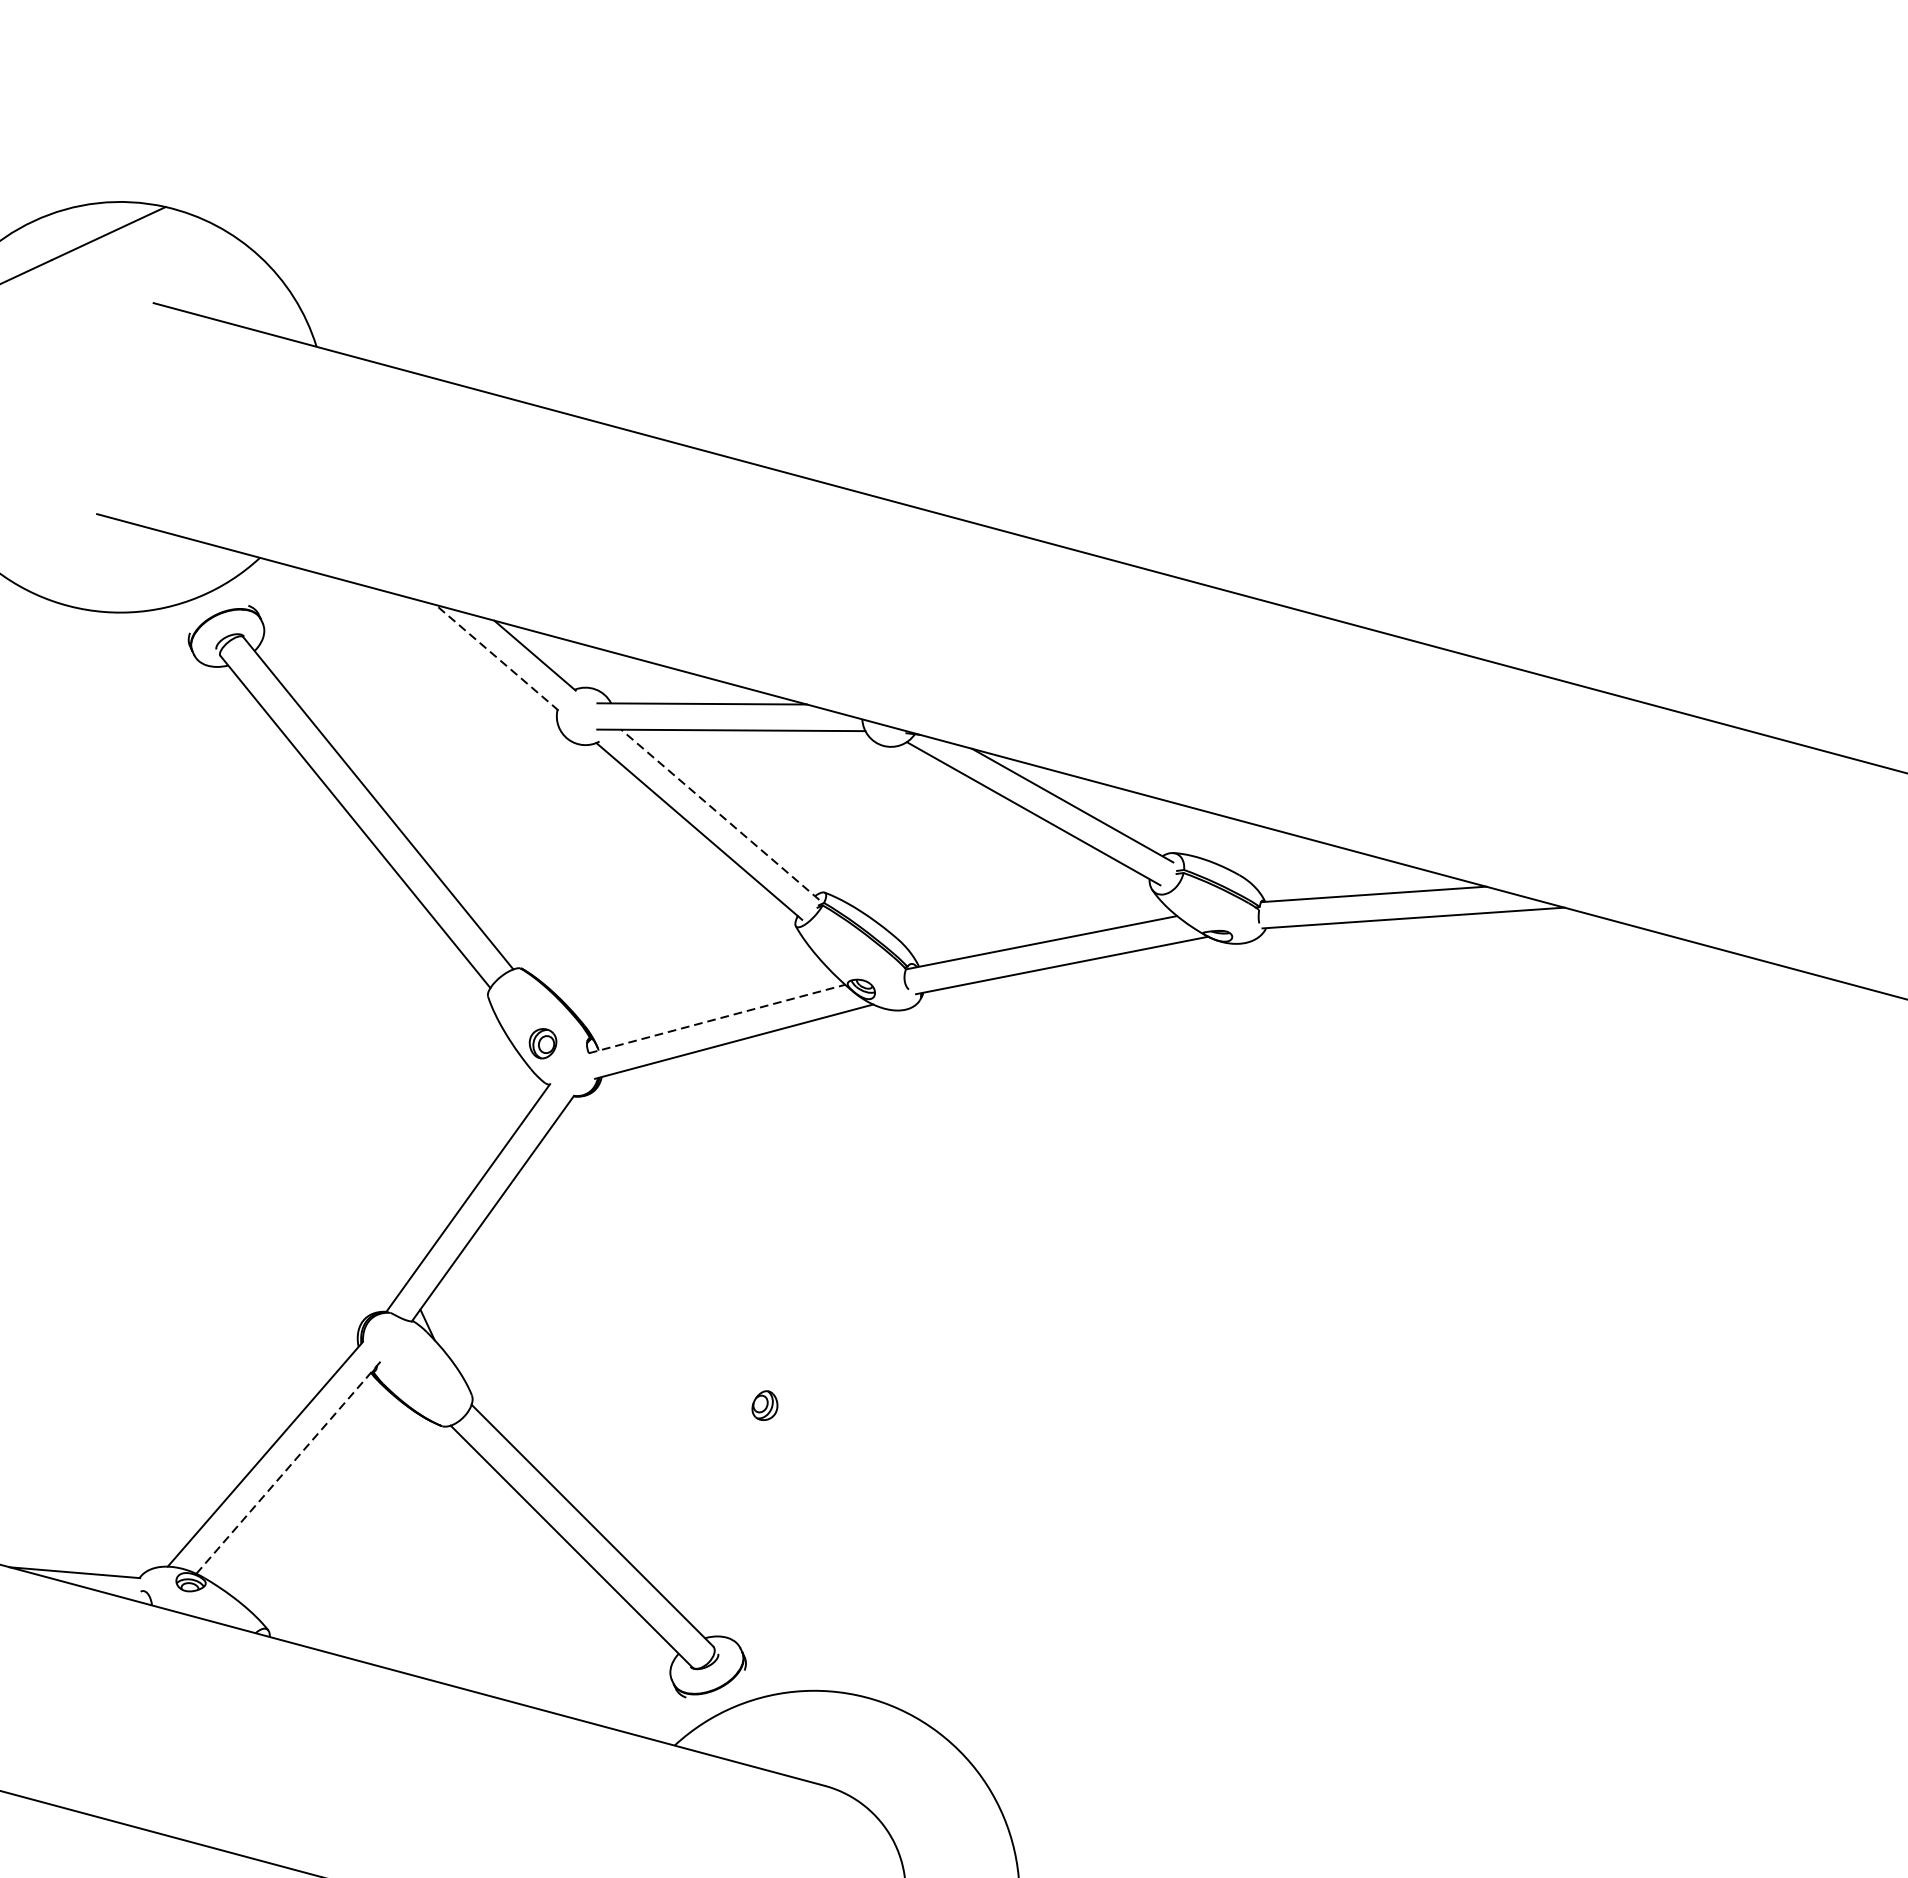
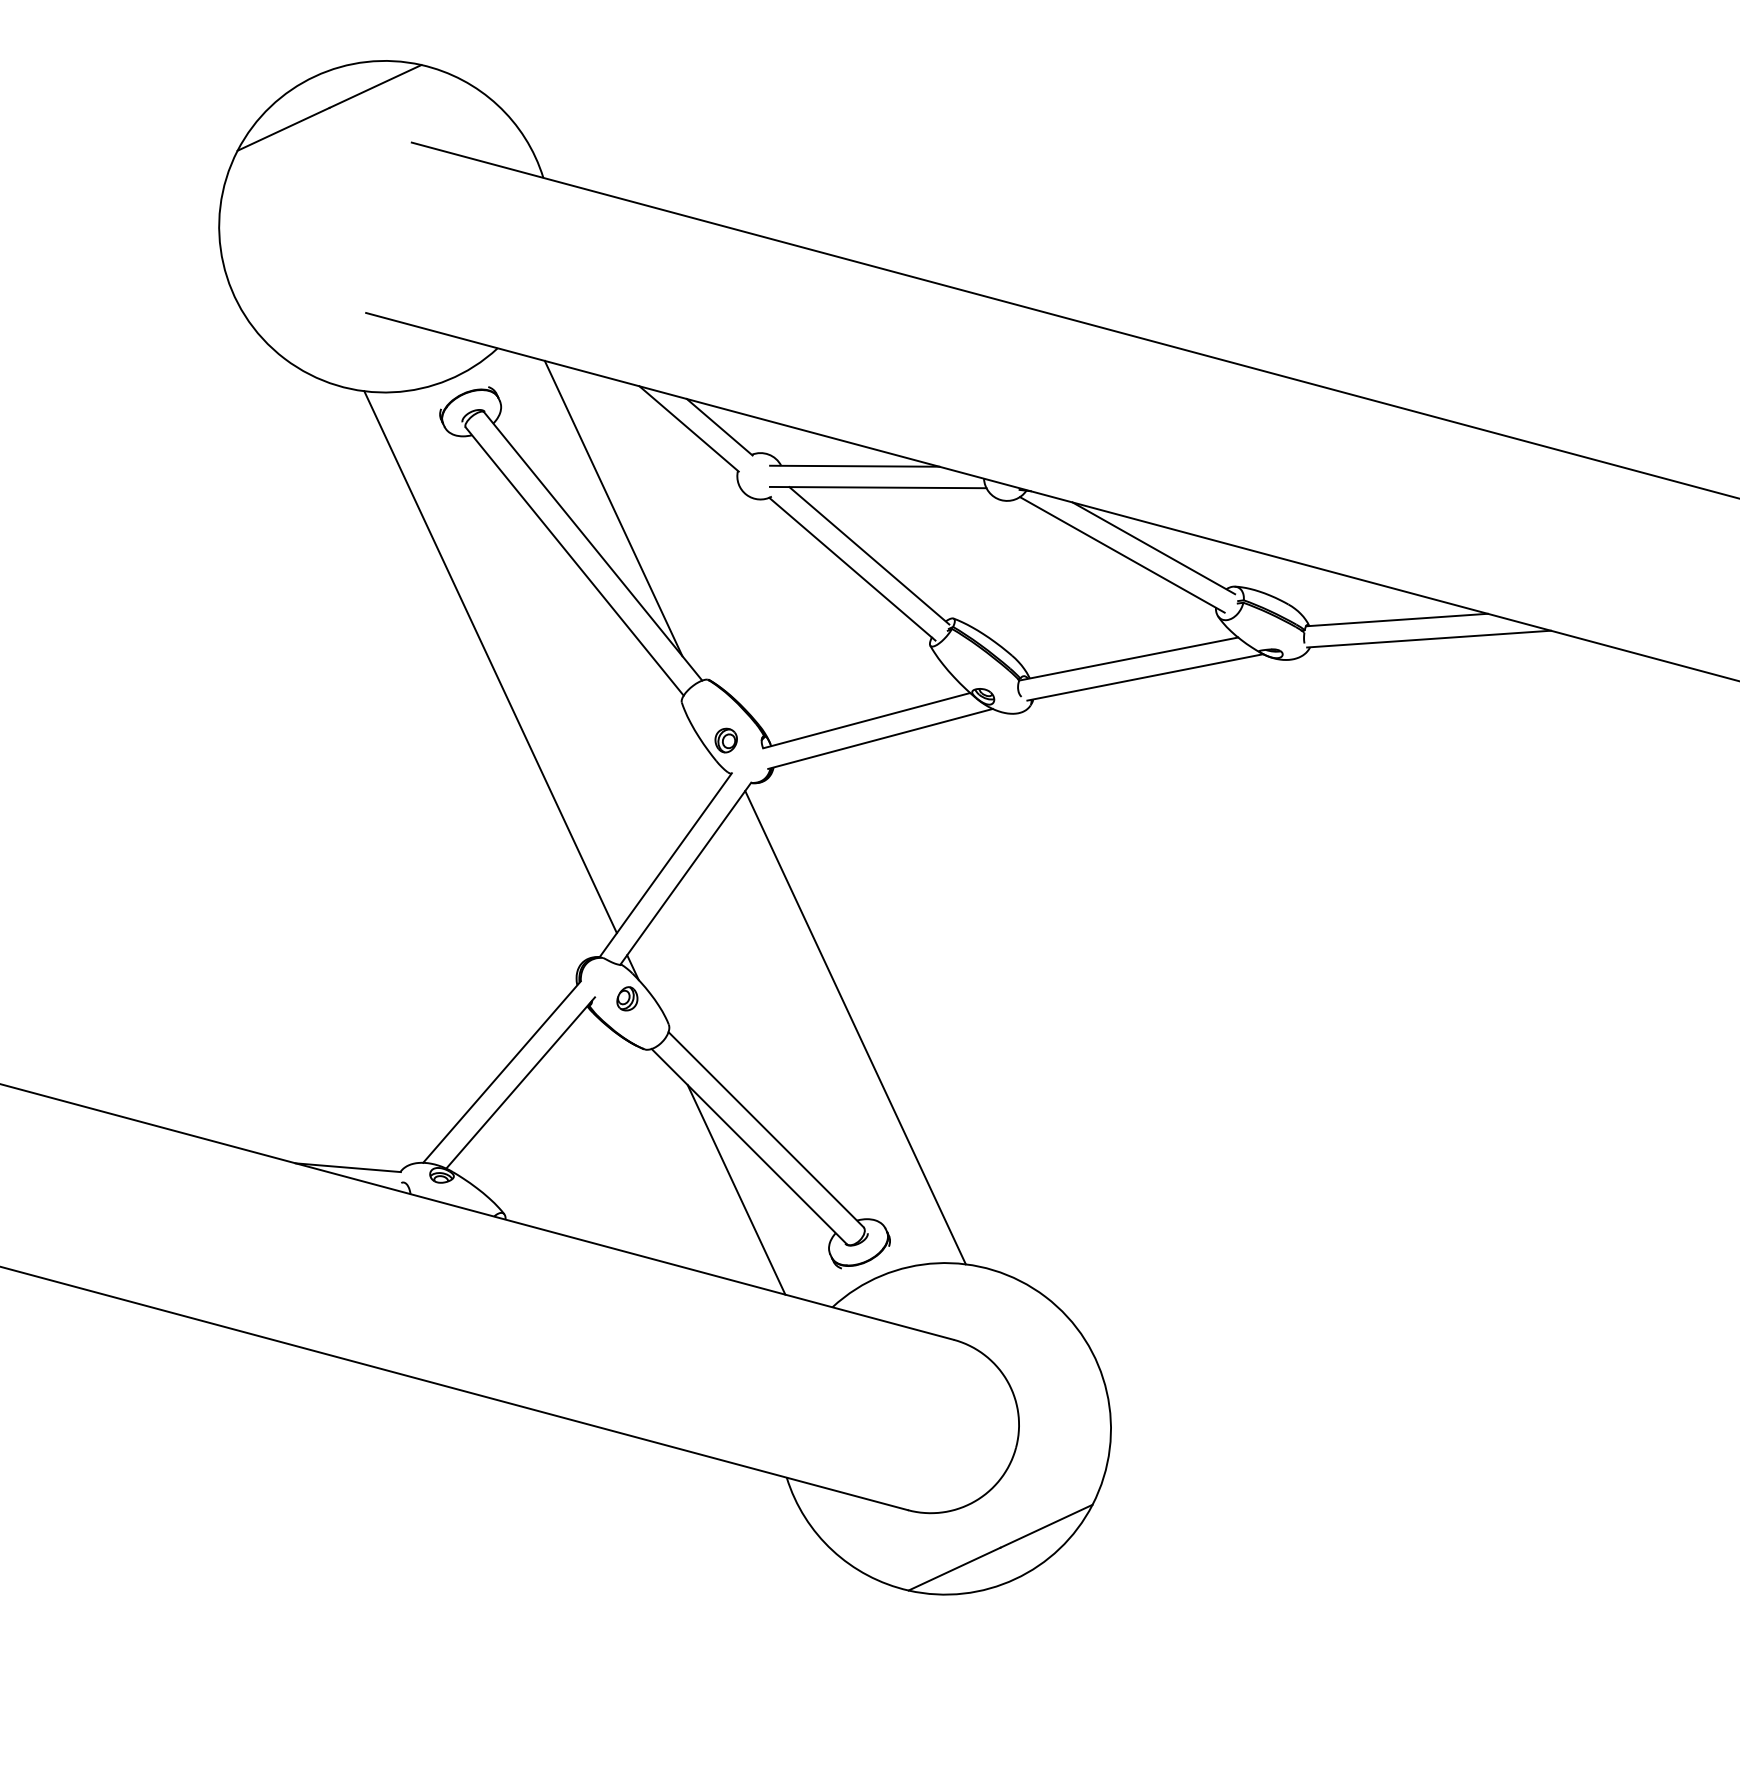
line: (496, 657) -> (688, 428), dashed -> solid
line: (403, 756) -> (613, 508), added
line: (719, 814) -> (868, 555), dashed -> solid
line: (251, 947) -> (490, 662), added
line: (718, 1018) -> (867, 720), dashed -> solid
line: (703, 1399) -> (855, 1027), added
part: (765, 1405) -> (627, 998), moved
line: (288, 1467) -> (520, 1082), dashed -> solid
line: (555, 1599) -> (736, 1189), added

